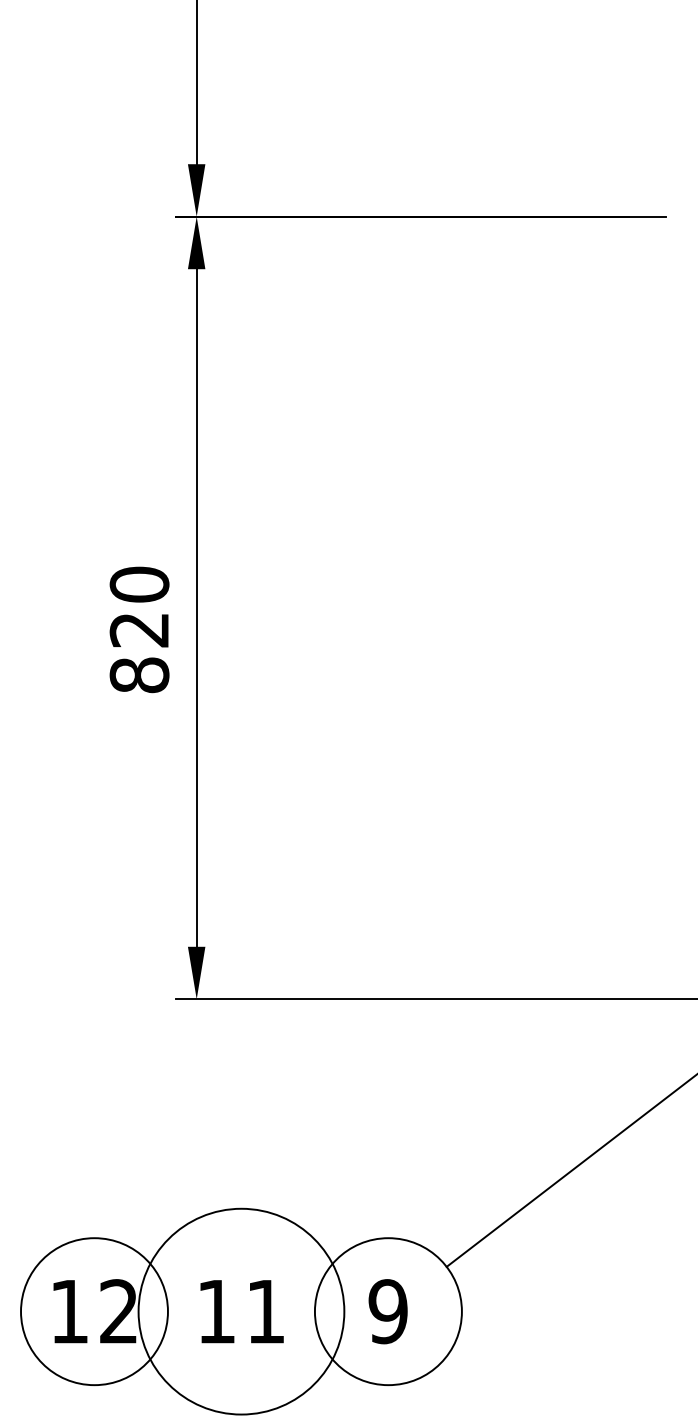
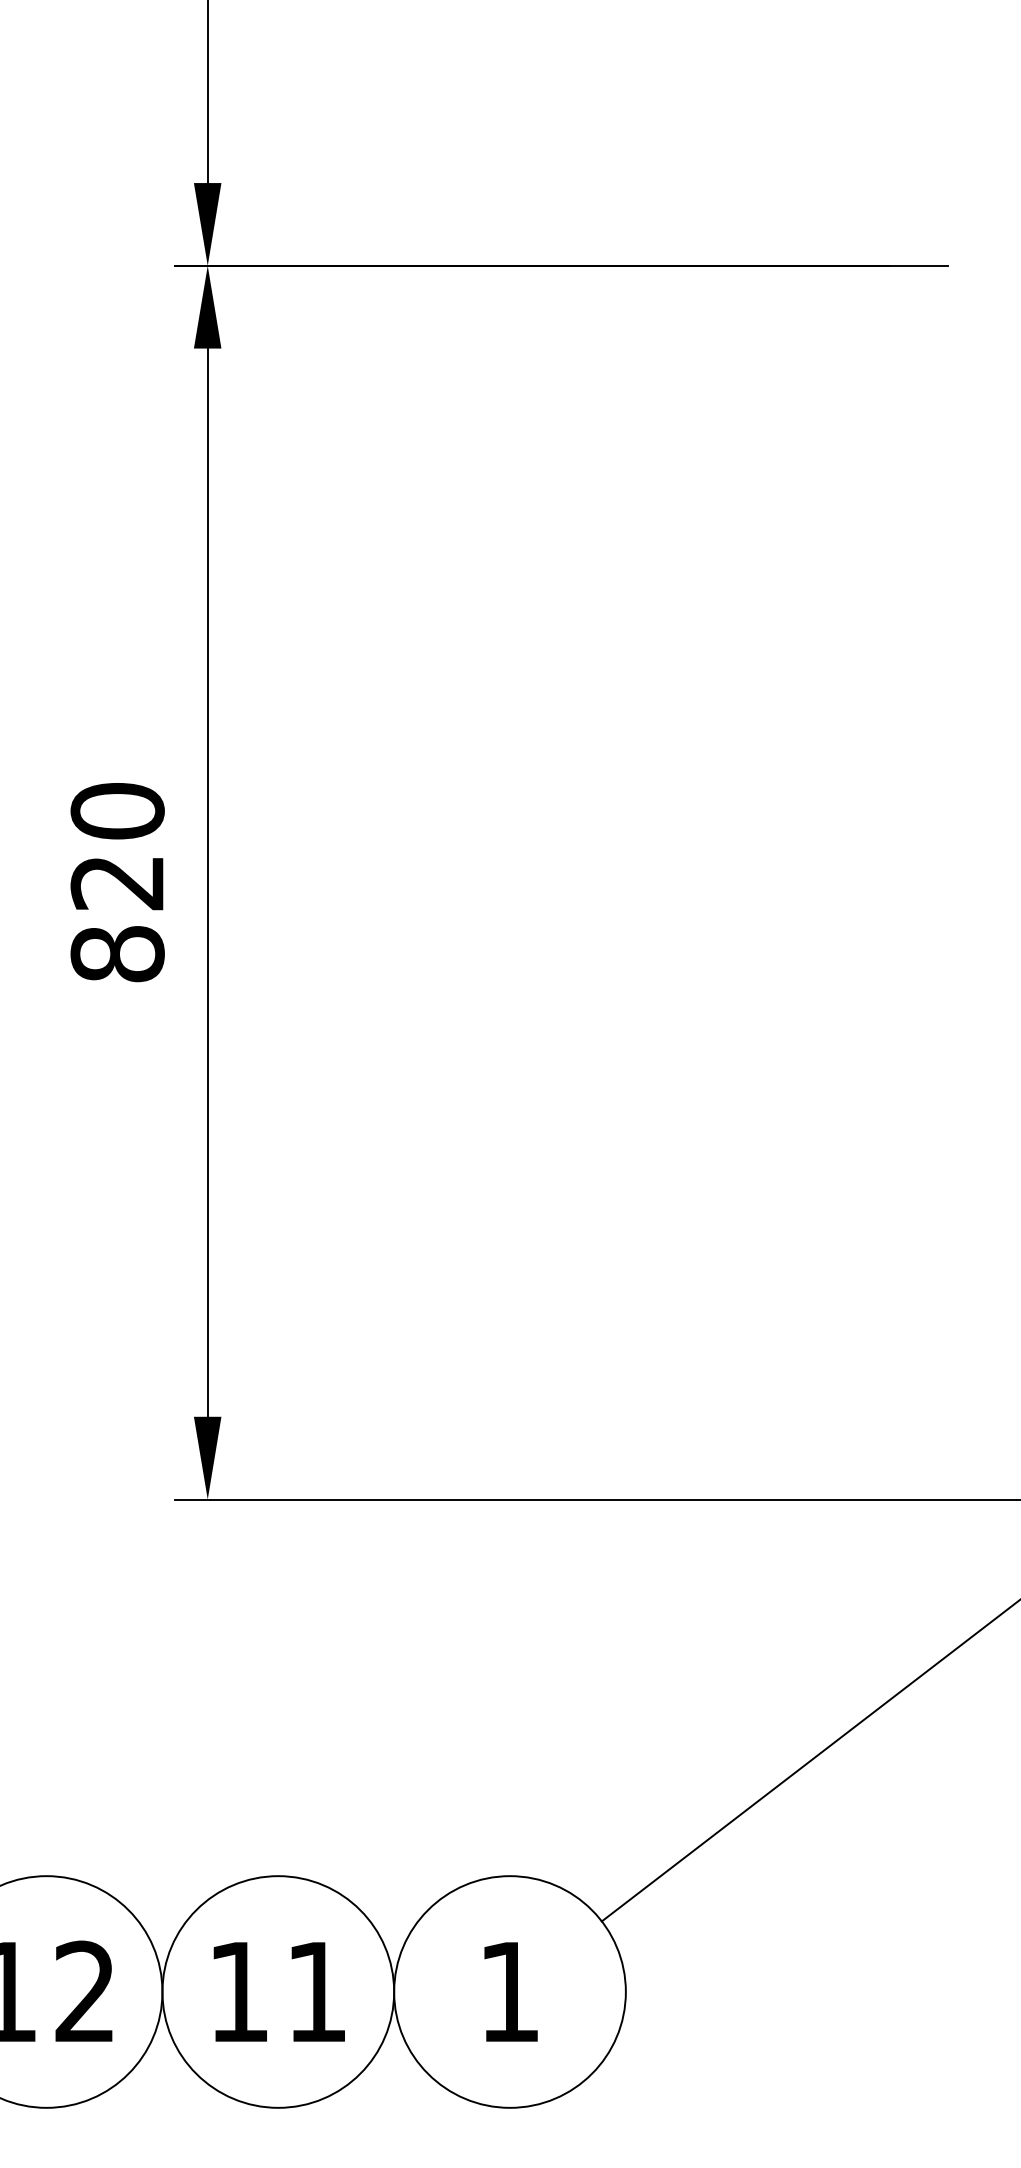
text: (139, 629) -> (117, 881), moved
circle: (240, 1311) -> (276, 1991), size x0.71
text: (387, 1311) -> (508, 1991), 9 -> 1

